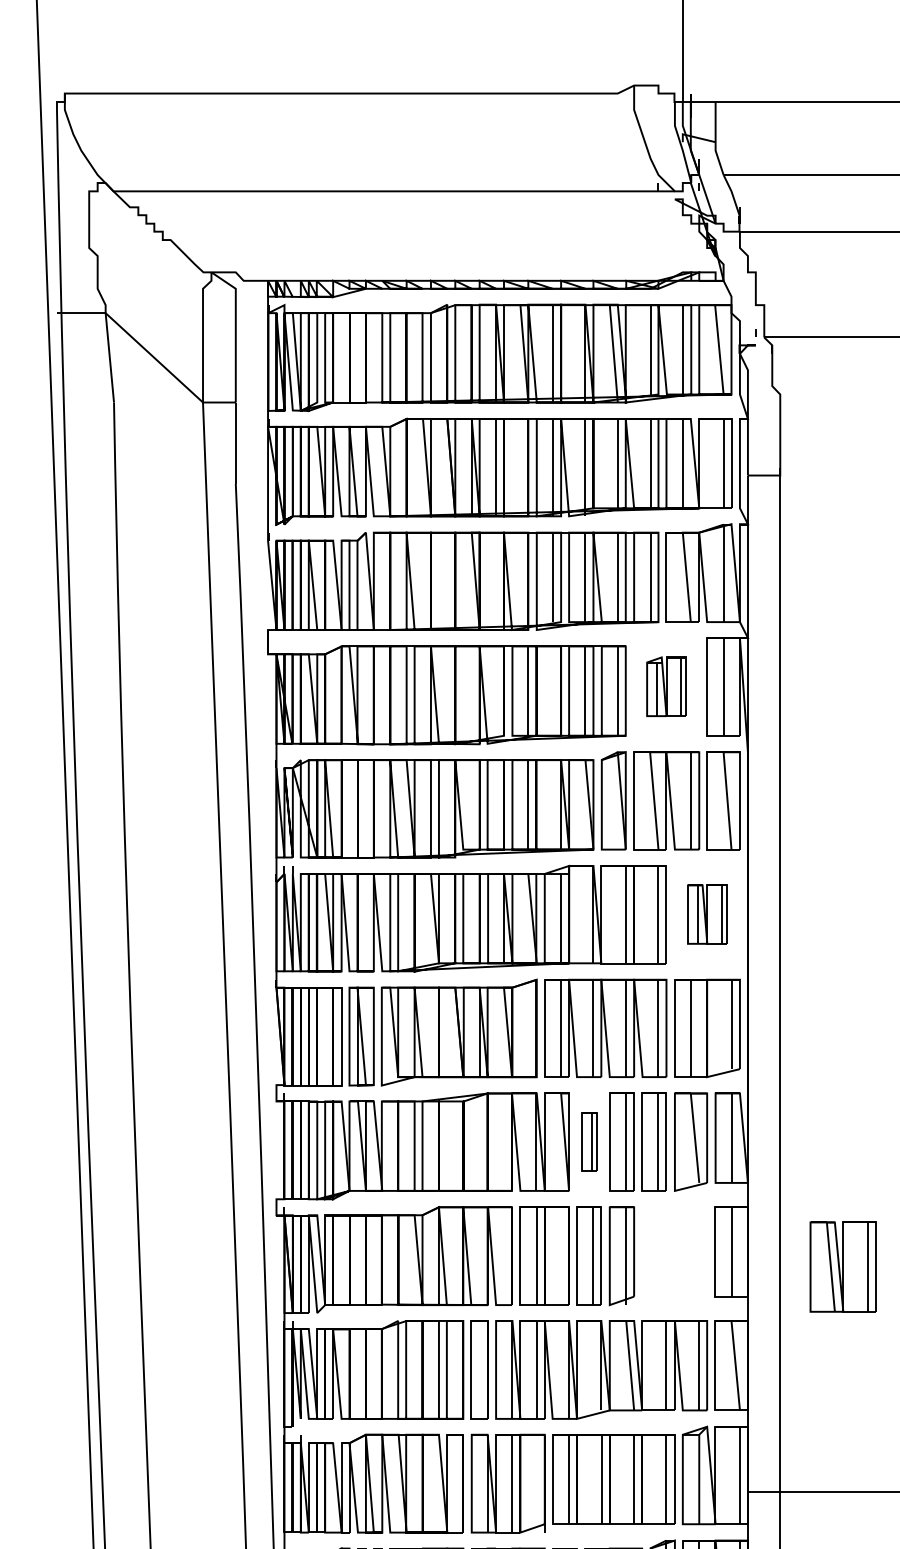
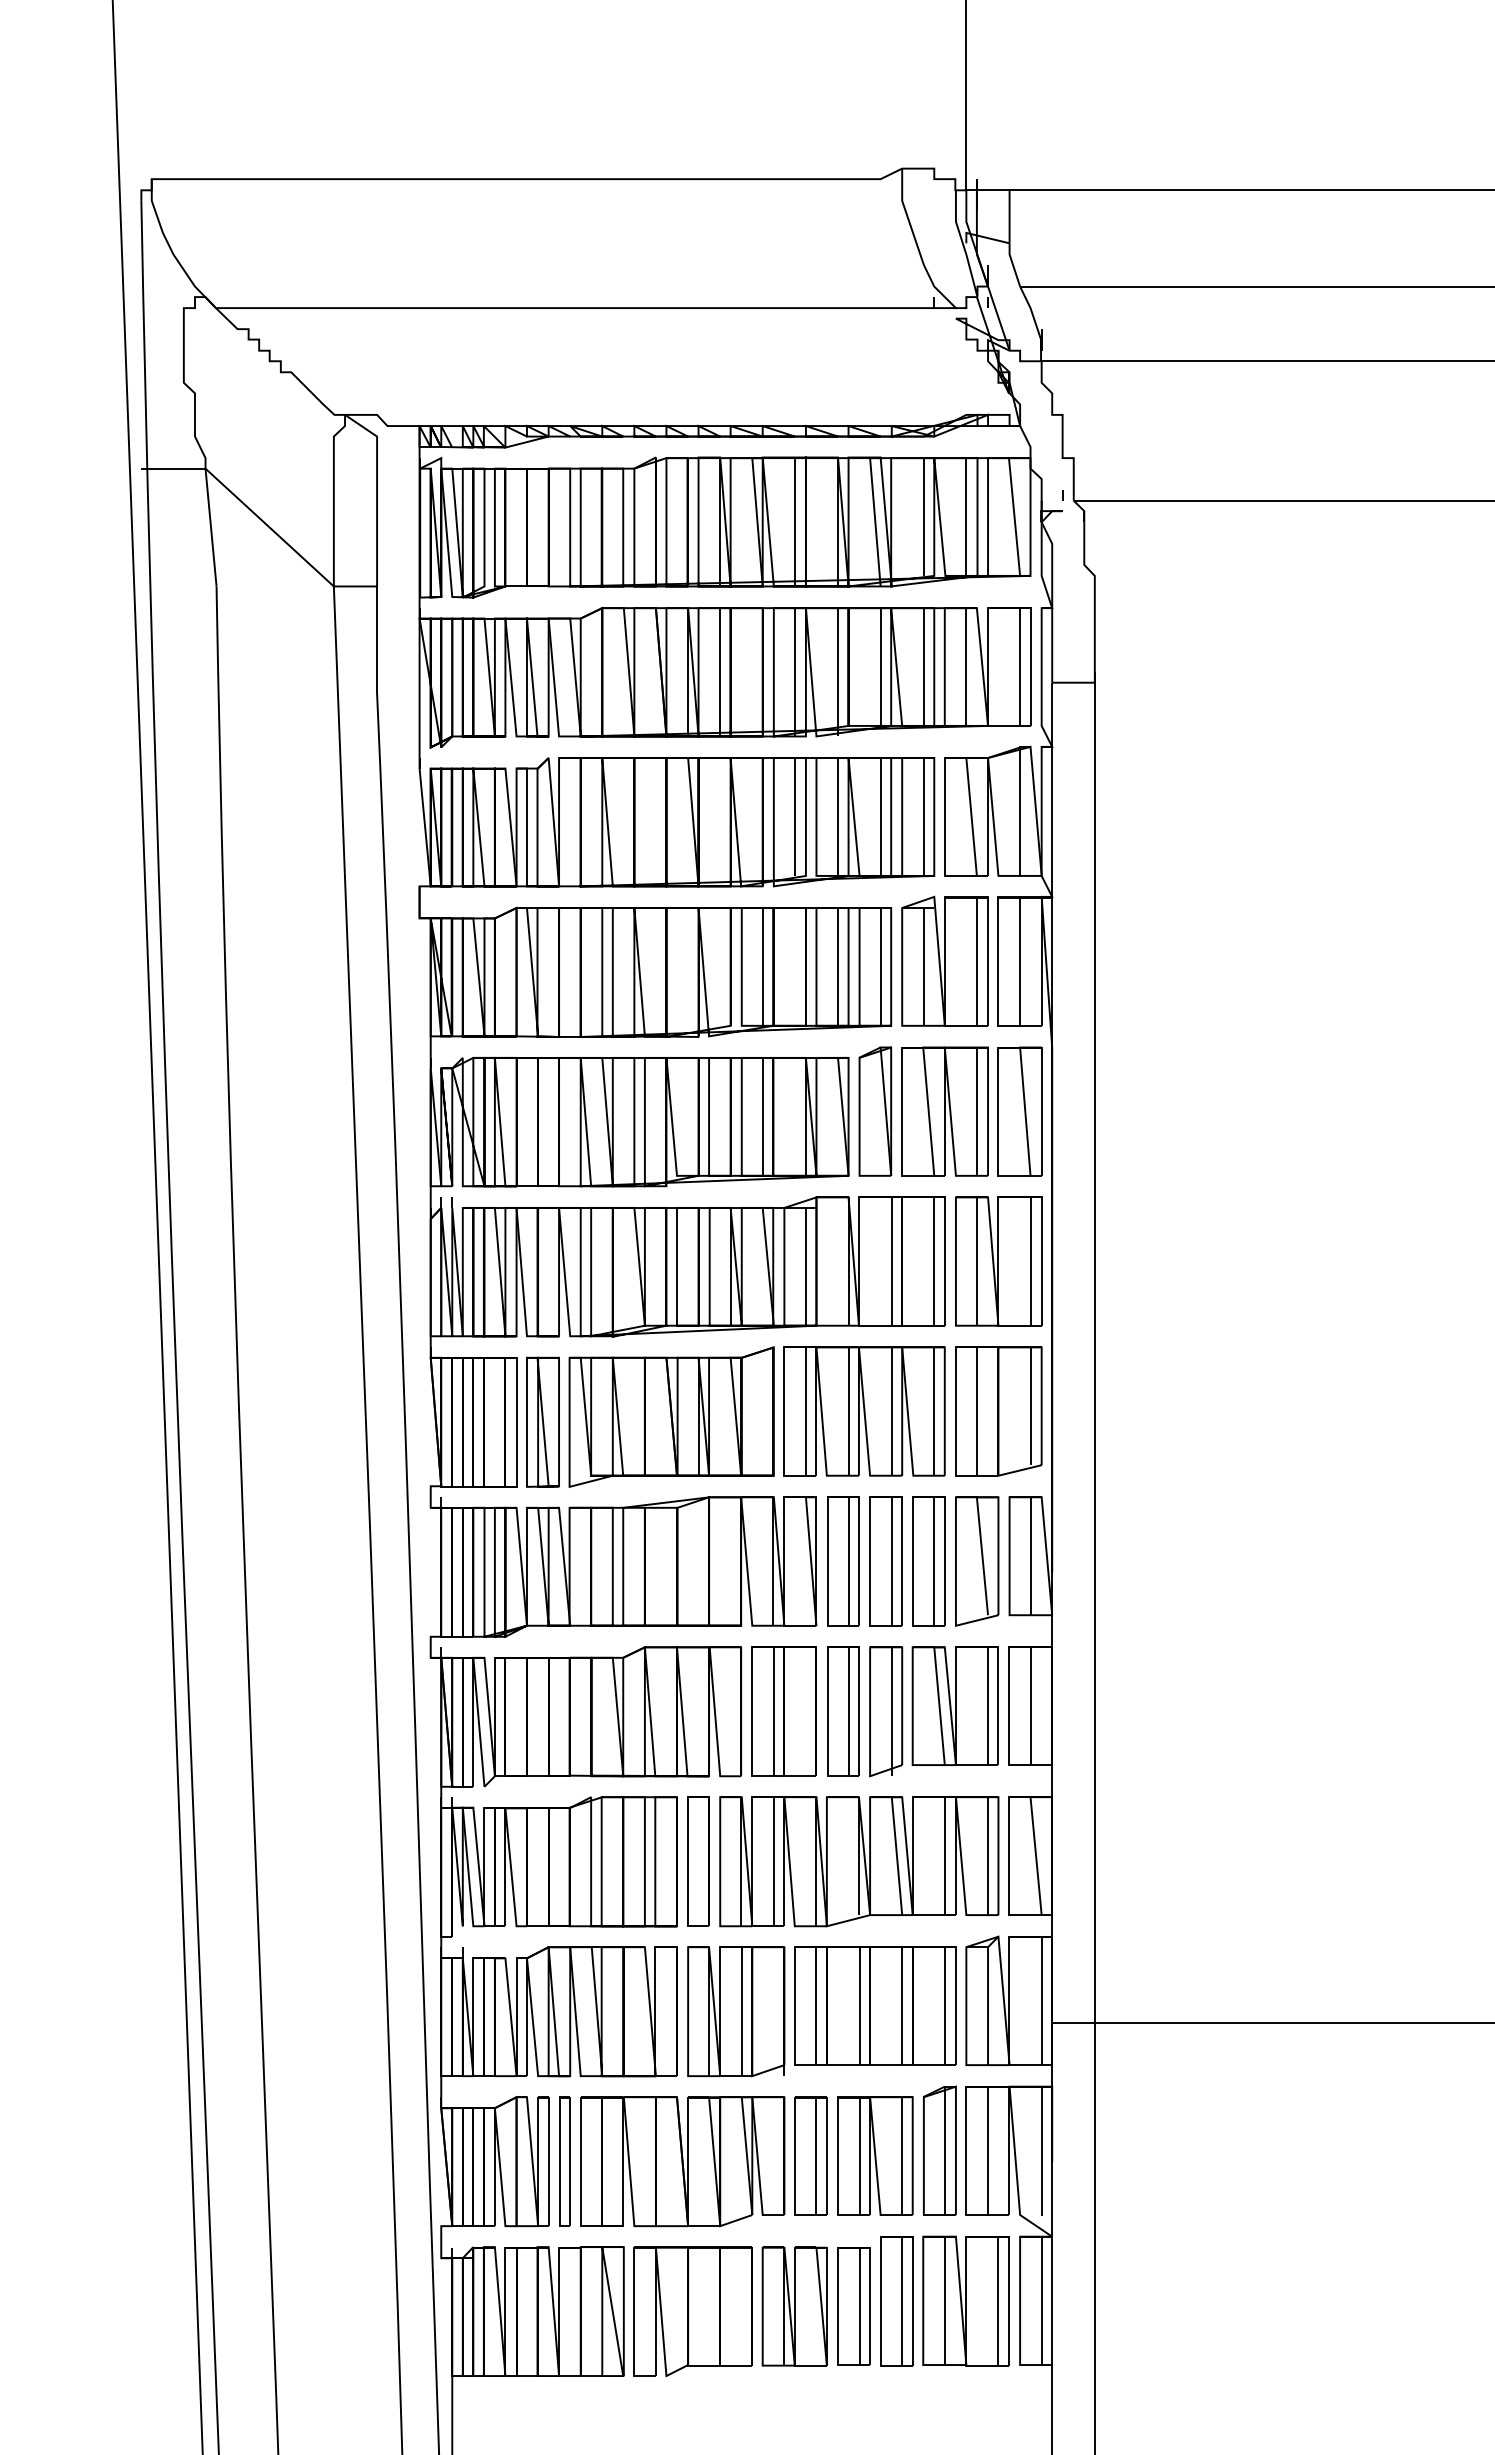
part: (666, 686) -> (944, 960), size x1.67
part: (707, 914) -> (998, 1261), size x1.67
part: (589, 1142) -> (843, 1561), size x1.67
part: (842, 1266) -> (954, 1705), moved

